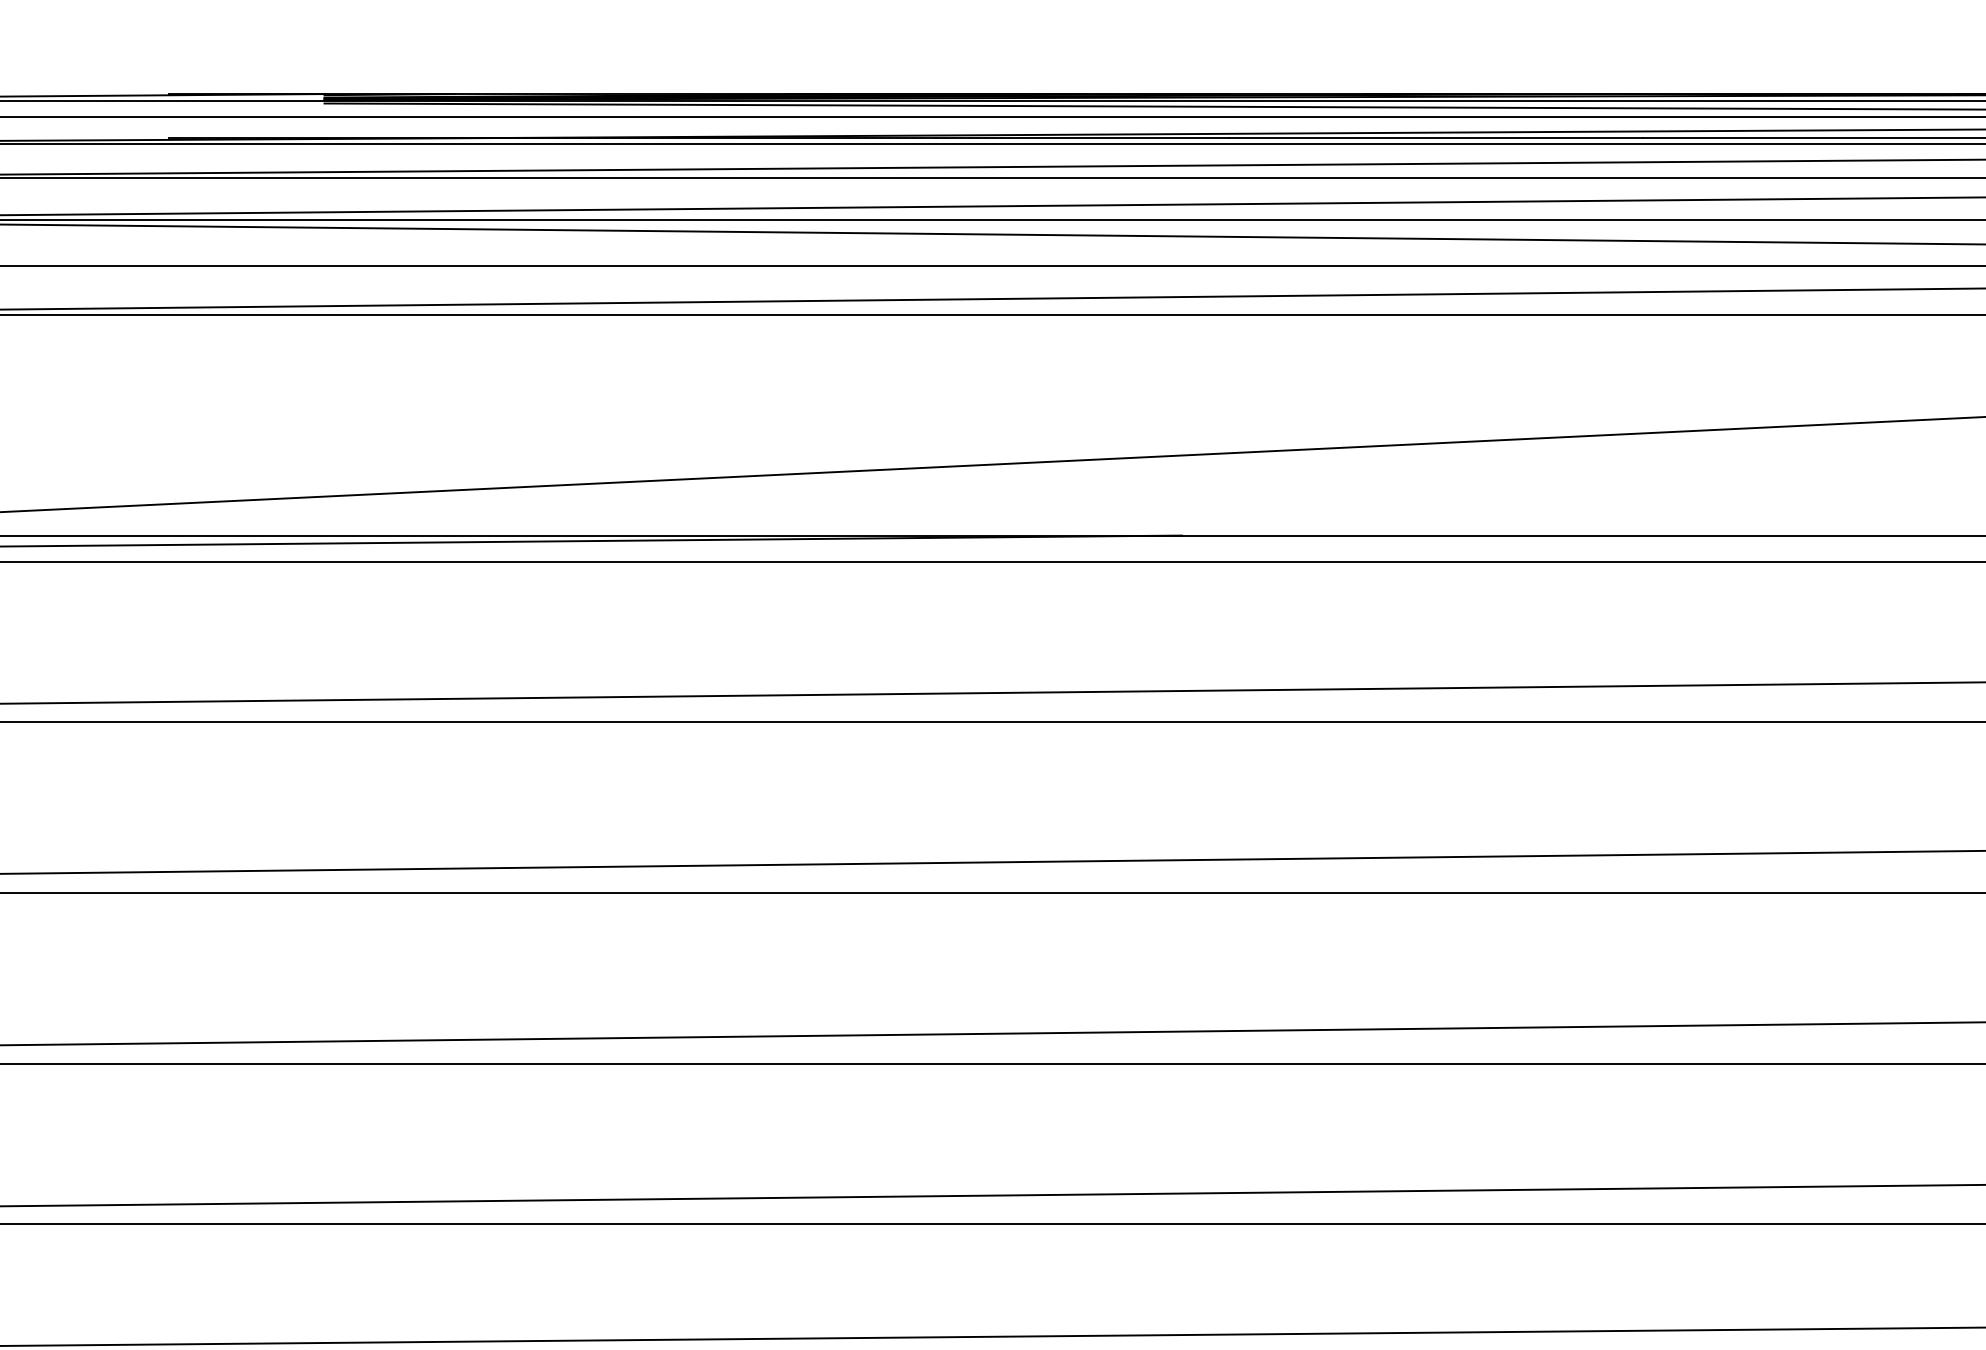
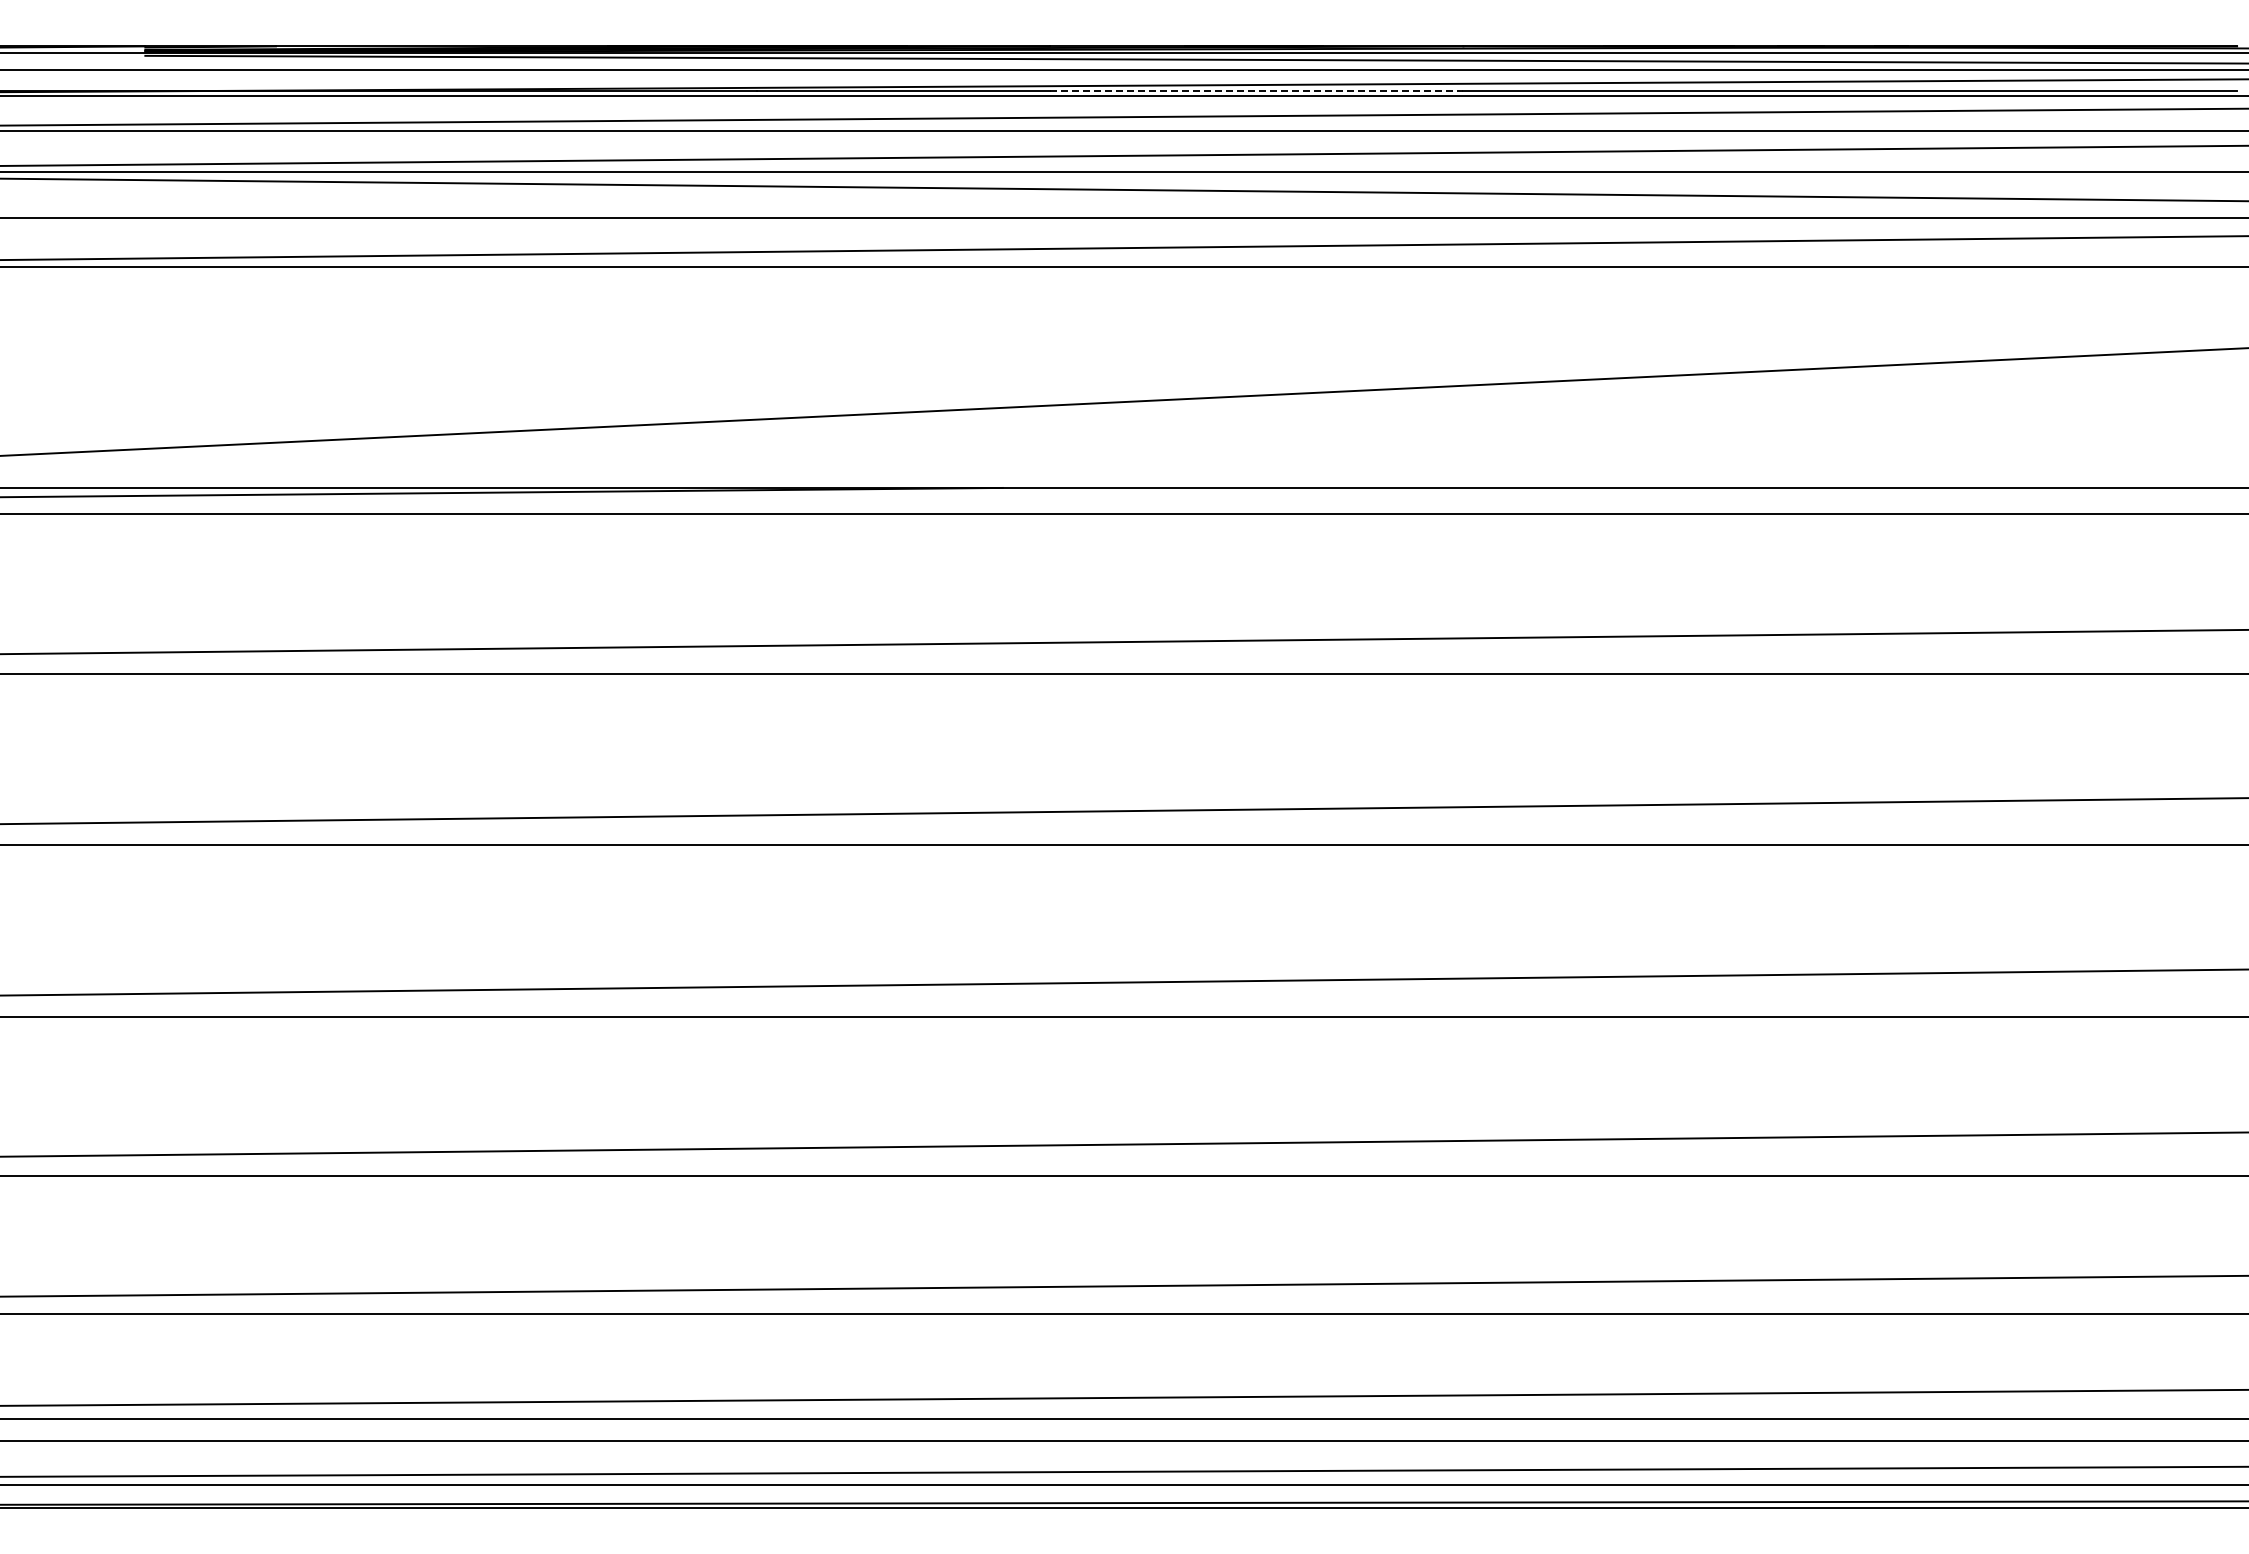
line: (1435, 138) -> (1256, 90), solid -> dashed

